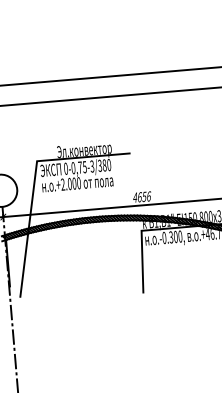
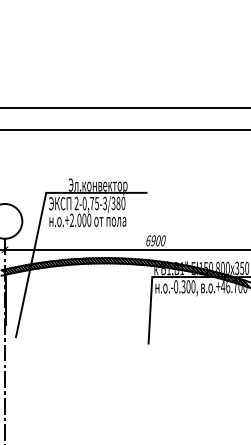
text: (65, 168) -> (76, 203), 0-0,75-3/380 -> 2-0,75-3/380
text: (141, 196) -> (155, 240), 4656 -> 6900

